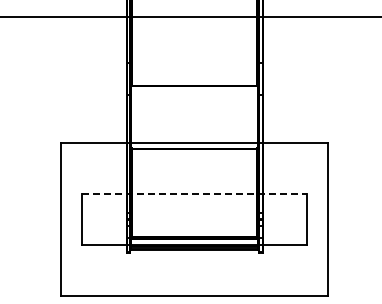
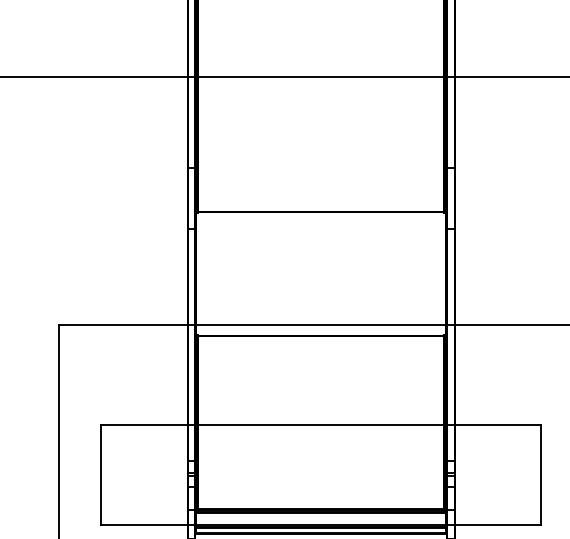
line: (195, 194) -> (322, 425), dashed -> solid

